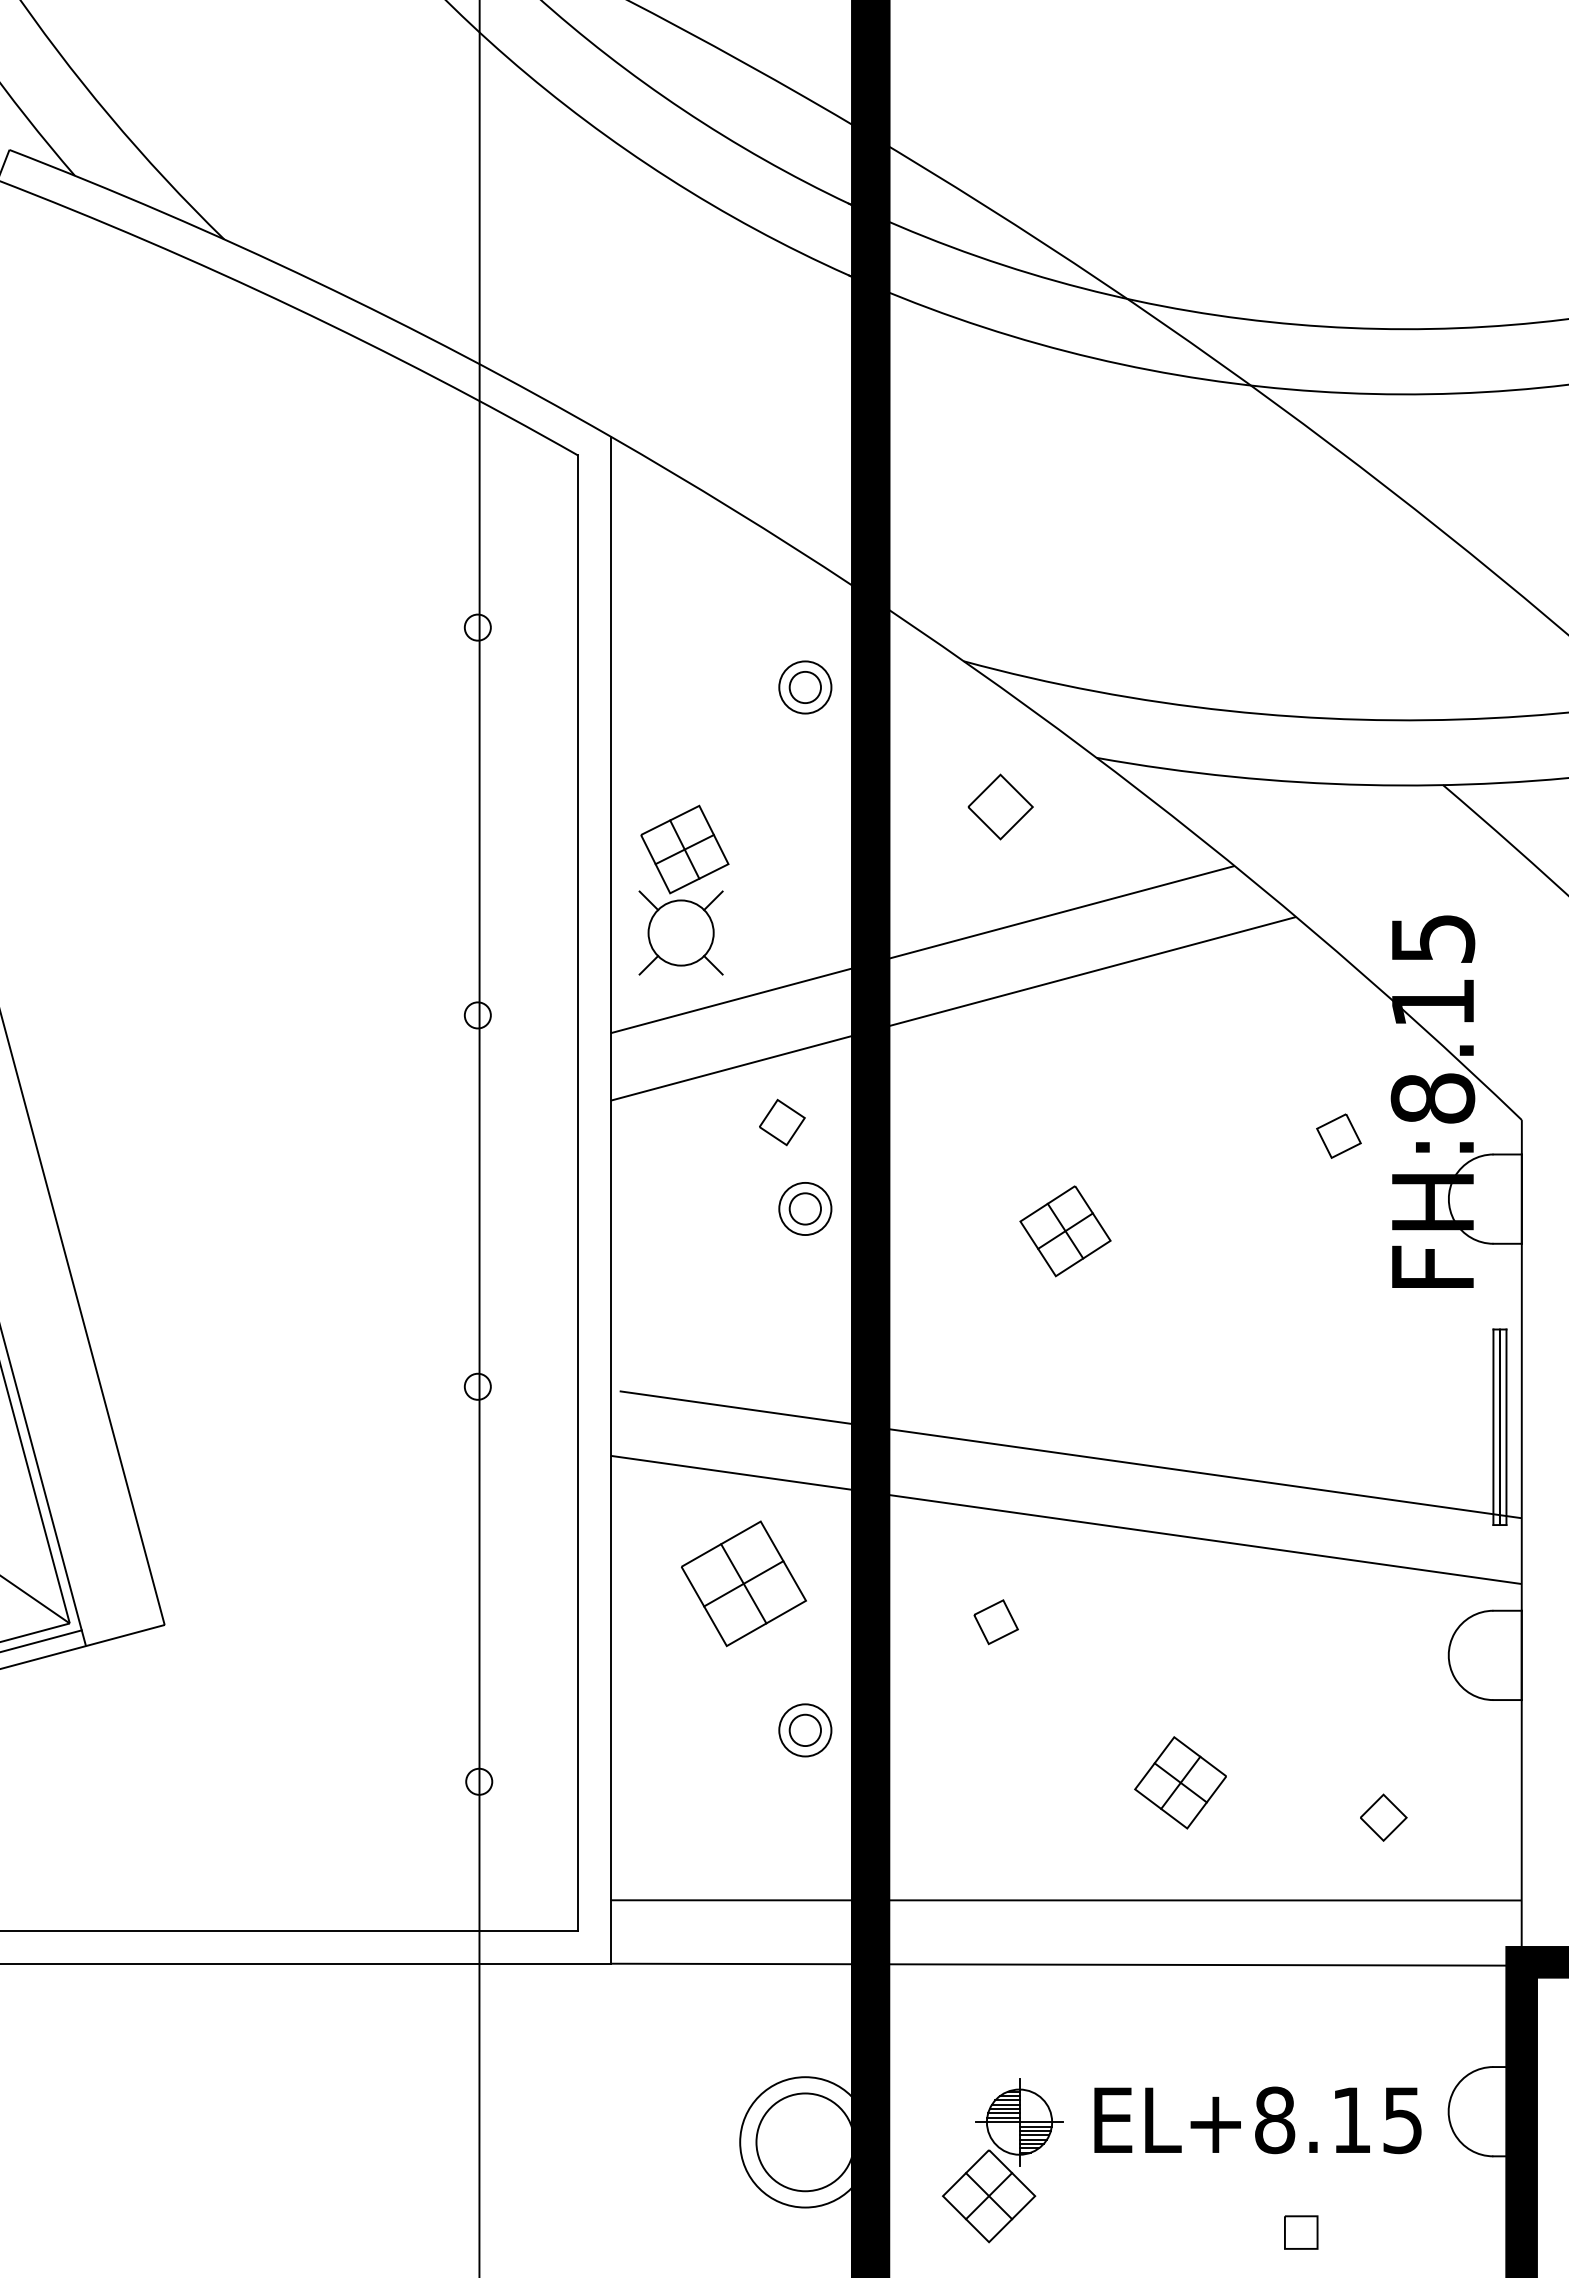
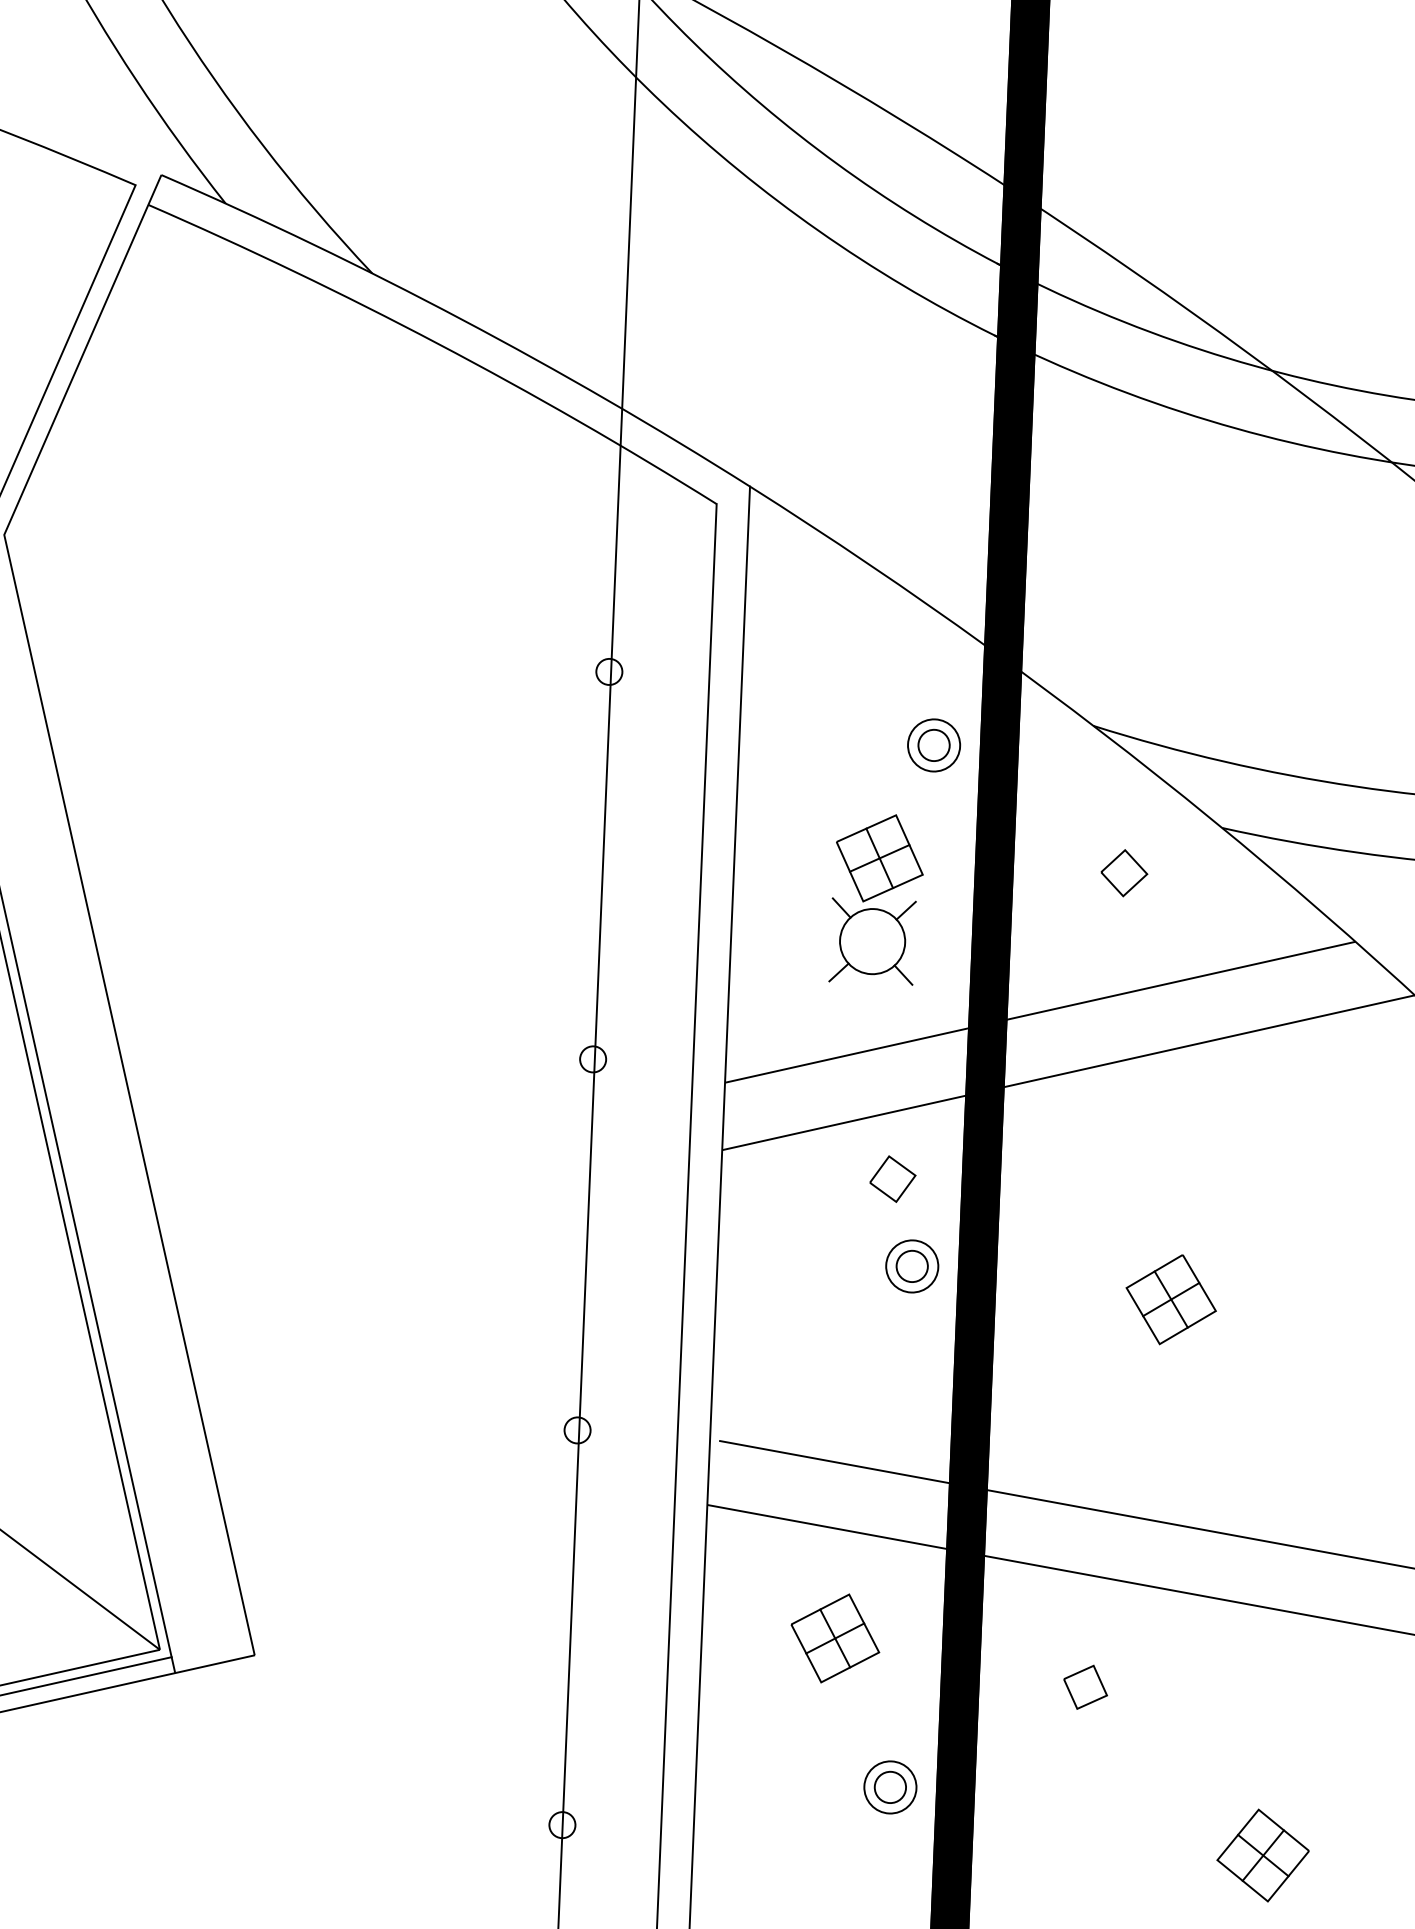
part: (1000, 807) -> (1124, 873), size x0.71
part: (683, 889) -> (876, 898), moved
part: (744, 1583) -> (835, 1638), size x0.71

